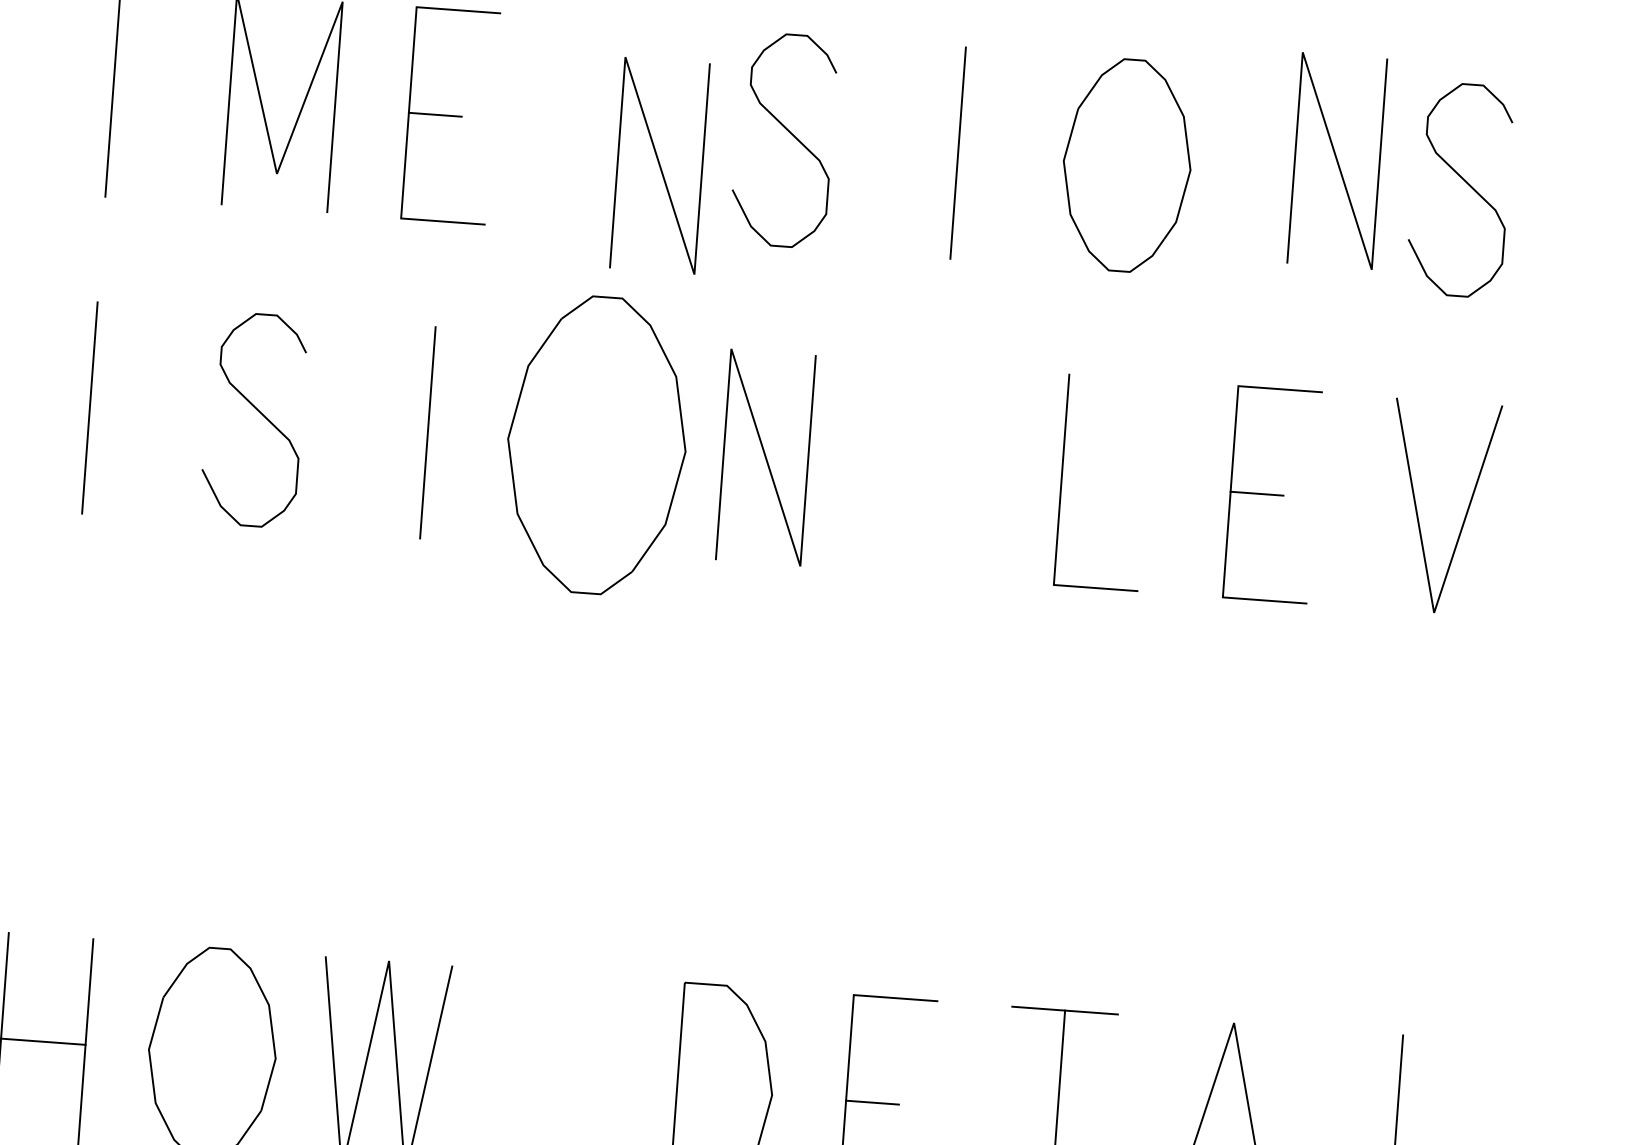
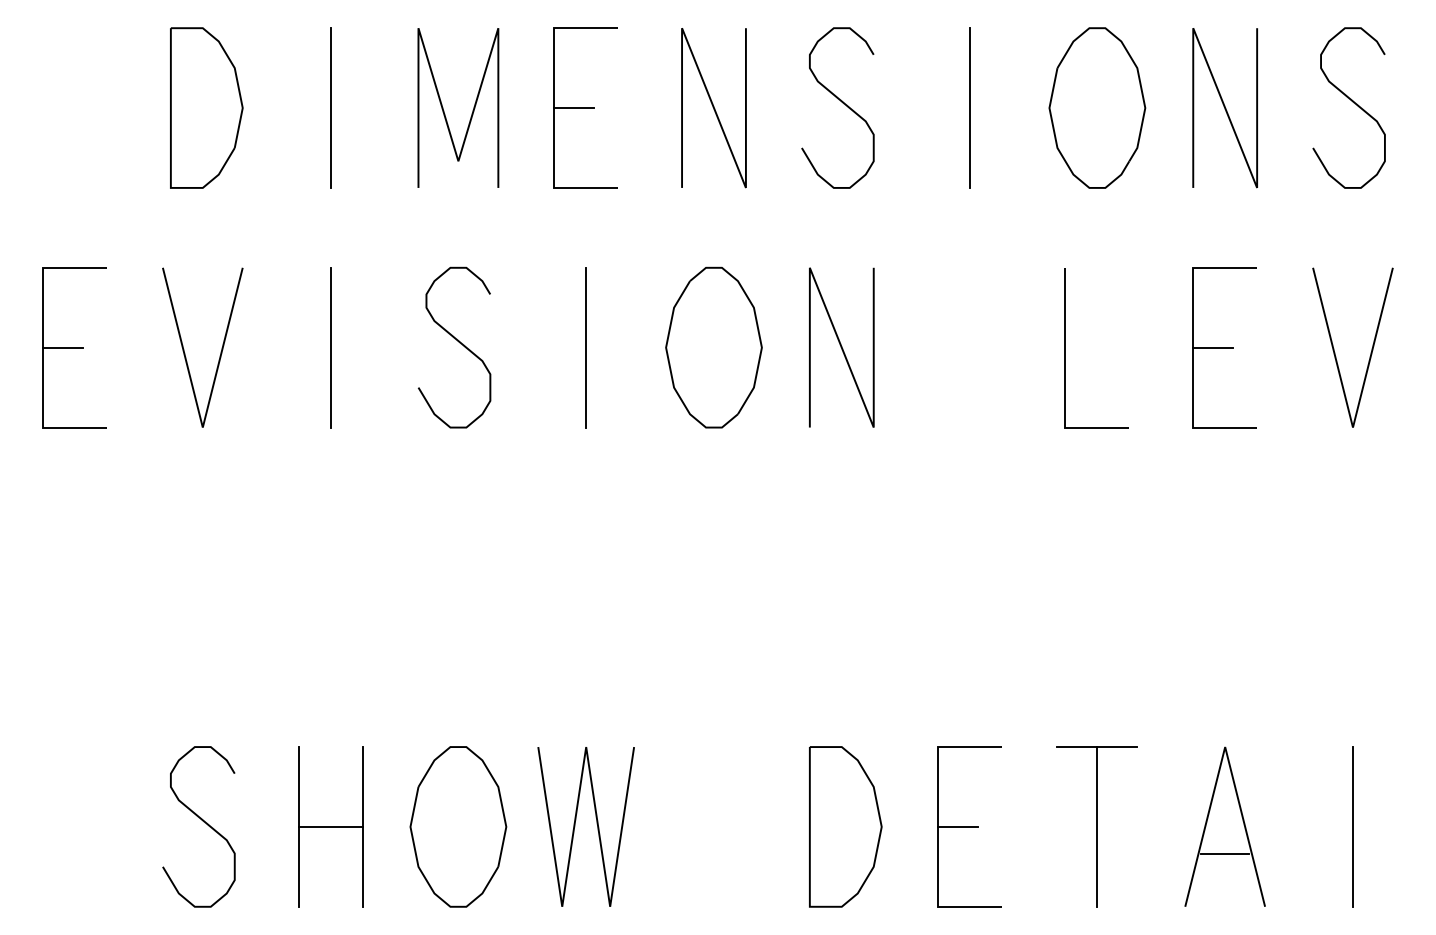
line: (1336, 161) -> (1224, 108), moved
line: (659, 166) -> (713, 108), moved
part: (596, 444) -> (713, 347), size x0.71

